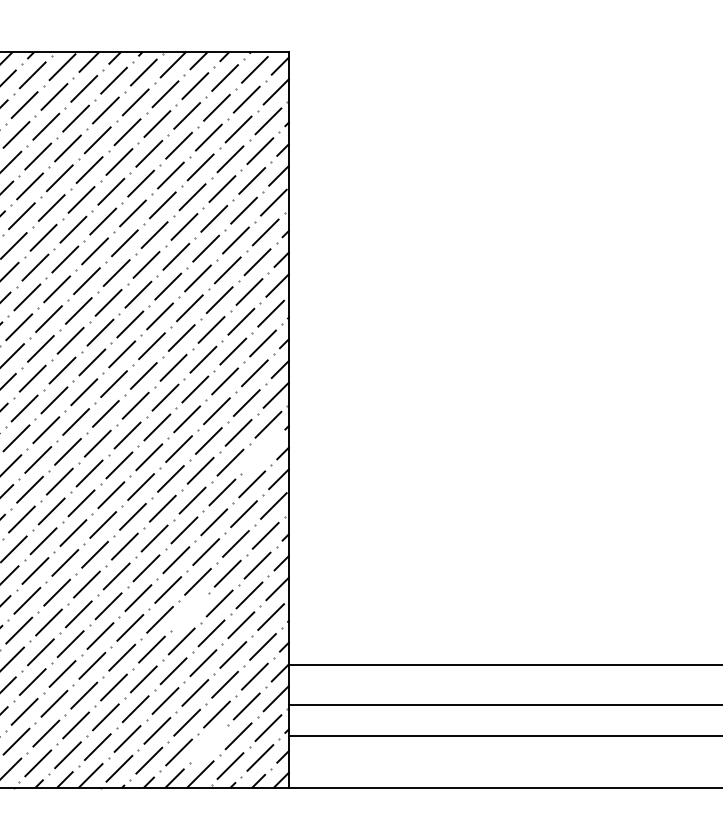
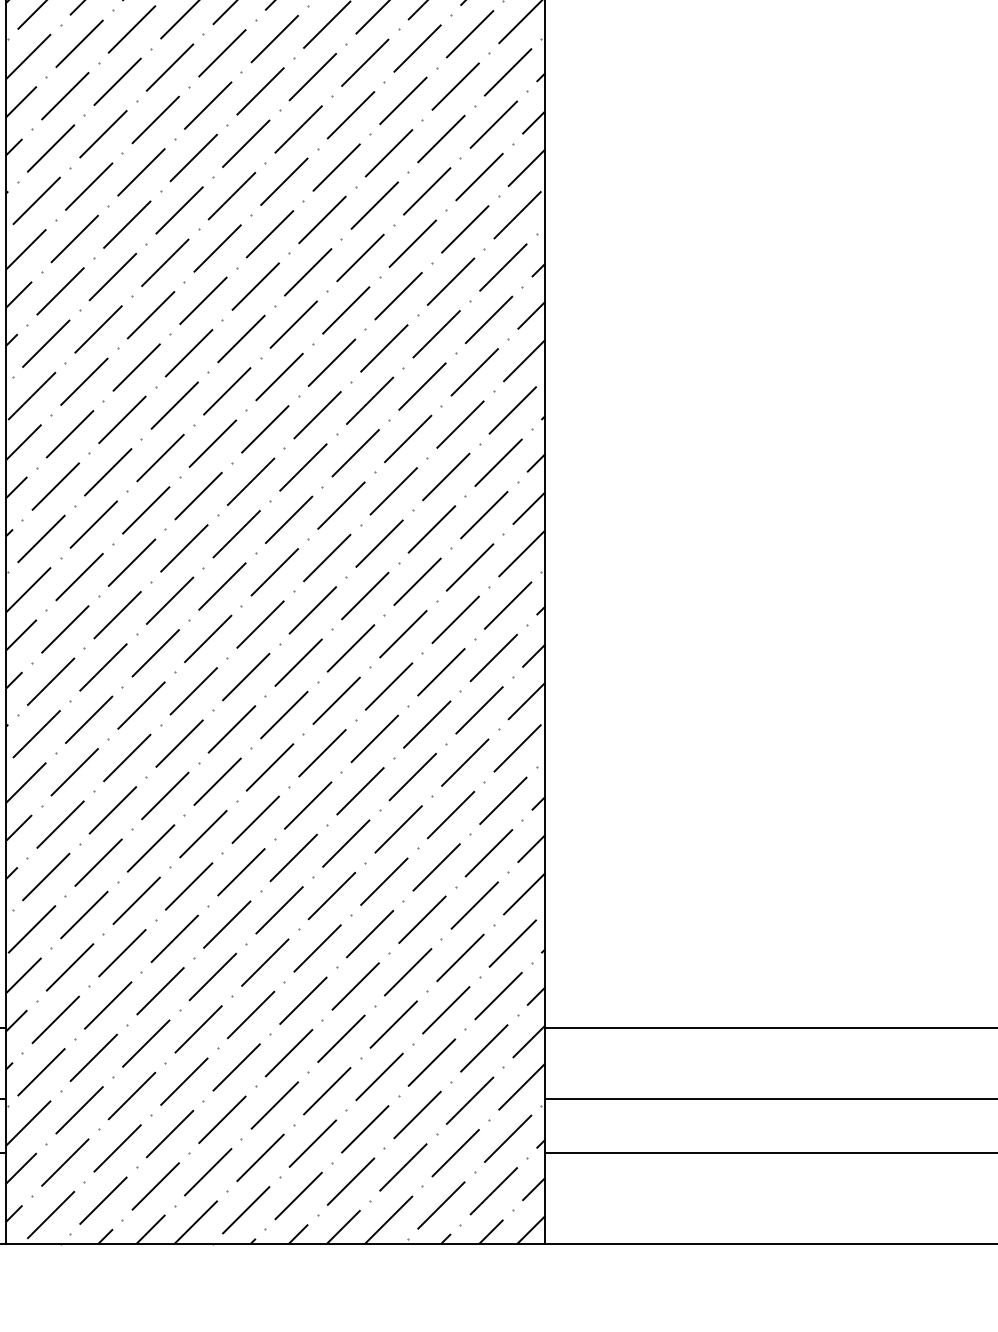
line: (263, 451) -> (499, 652), added
line: (189, 611) -> (369, 933), added
line: (208, 743) -> (402, 1165), added

